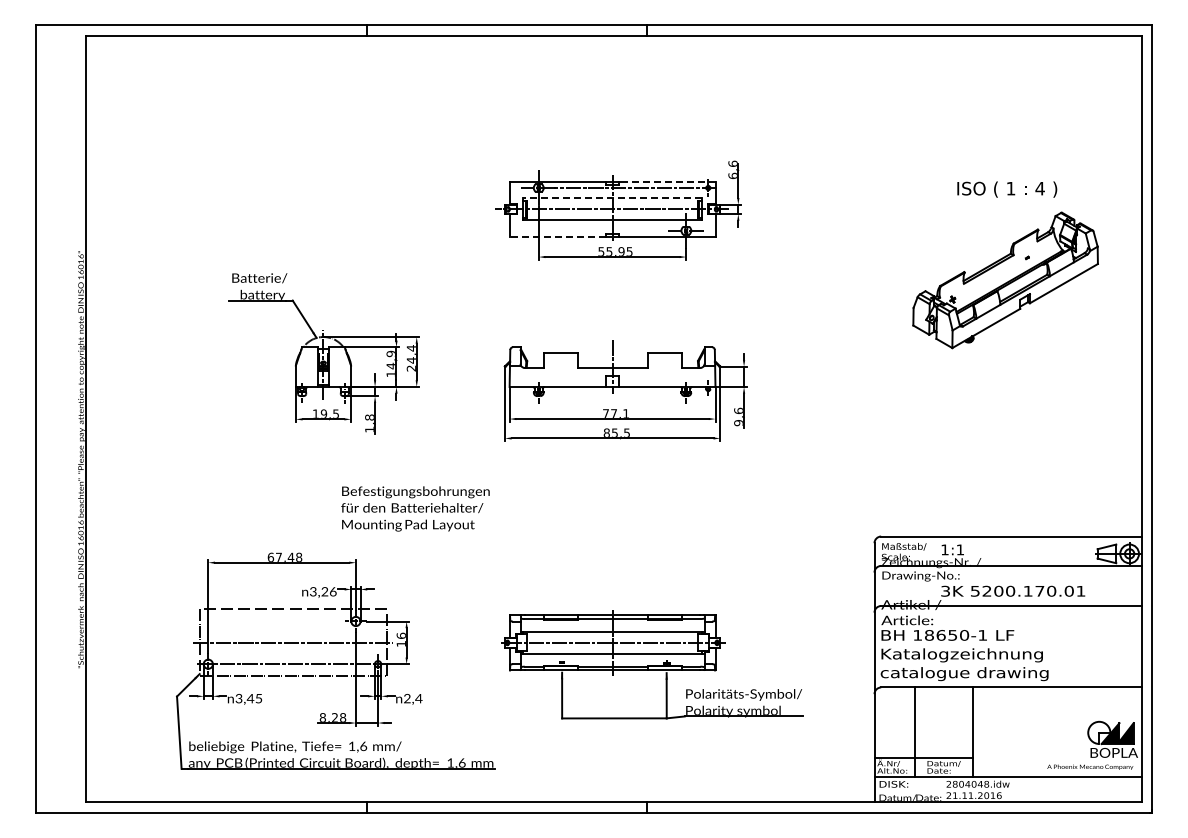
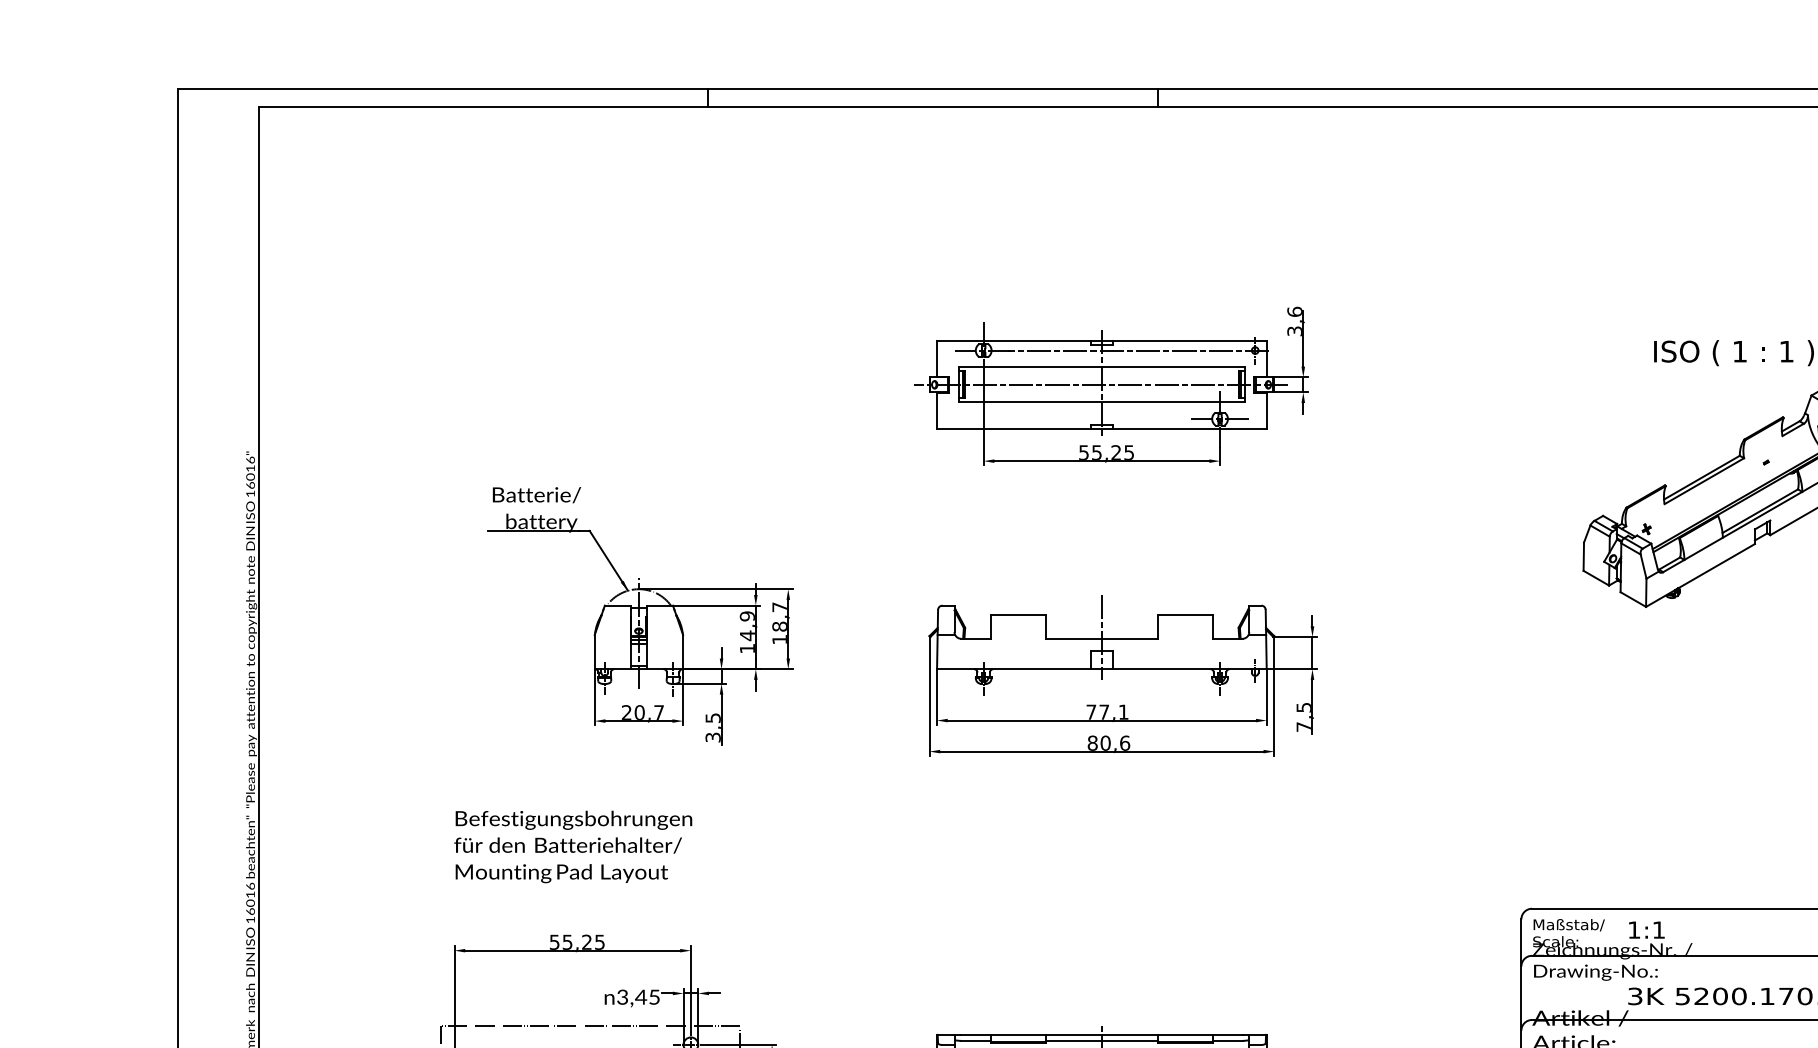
text: (732, 175) -> (1293, 330), 6,6 -> 3,6
line: (666, 181) -> (1188, 340), dashed -> solid
text: (1039, 188) -> (1785, 351), 4 -> 1
line: (612, 198) -> (1101, 367), dashed -> solid
line: (557, 236) -> (1013, 428), dashed -> solid
text: (621, 251) -> (1116, 452), 55,95 -> 55,25
text: (410, 358) -> (778, 623), 24,4 -> 18,7
text: (325, 413) -> (642, 711), 19,5 -> 20,7
text: (738, 416) -> (1303, 716), 9,6 -> 7,5
text: (369, 423) -> (712, 727), 1,8 -> 3,5
text: (620, 432) -> (1114, 742), 85,5 -> 80,6
text: (415, 508) -> (573, 846), moved
text: (284, 556) -> (576, 940), 67,48 -> 55,25
text: (328, 591) -> (646, 996), 3,26 -> 3,45

